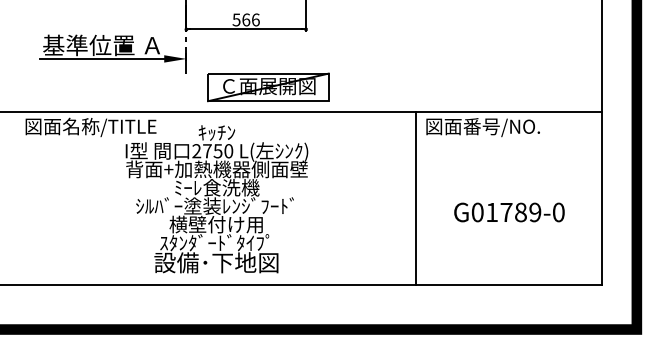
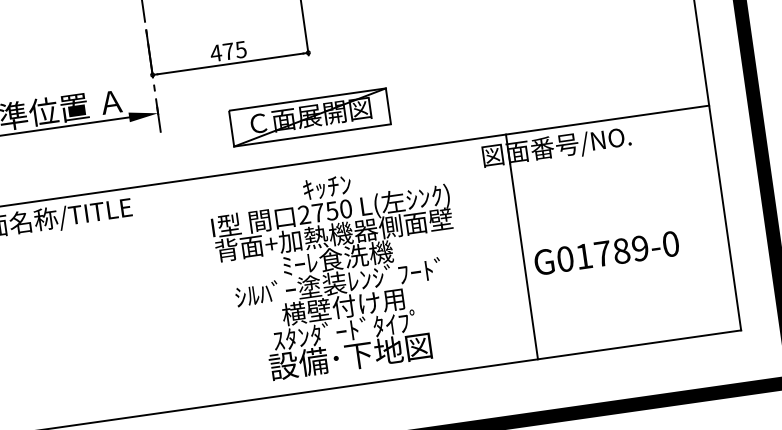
text: (245, 19) -> (227, 51), 566 -> 475
part: (268, 87) -> (310, 117), moved
line: (416, 198) -> (522, 246), moved
text: (216, 199) -> (339, 274), moved

